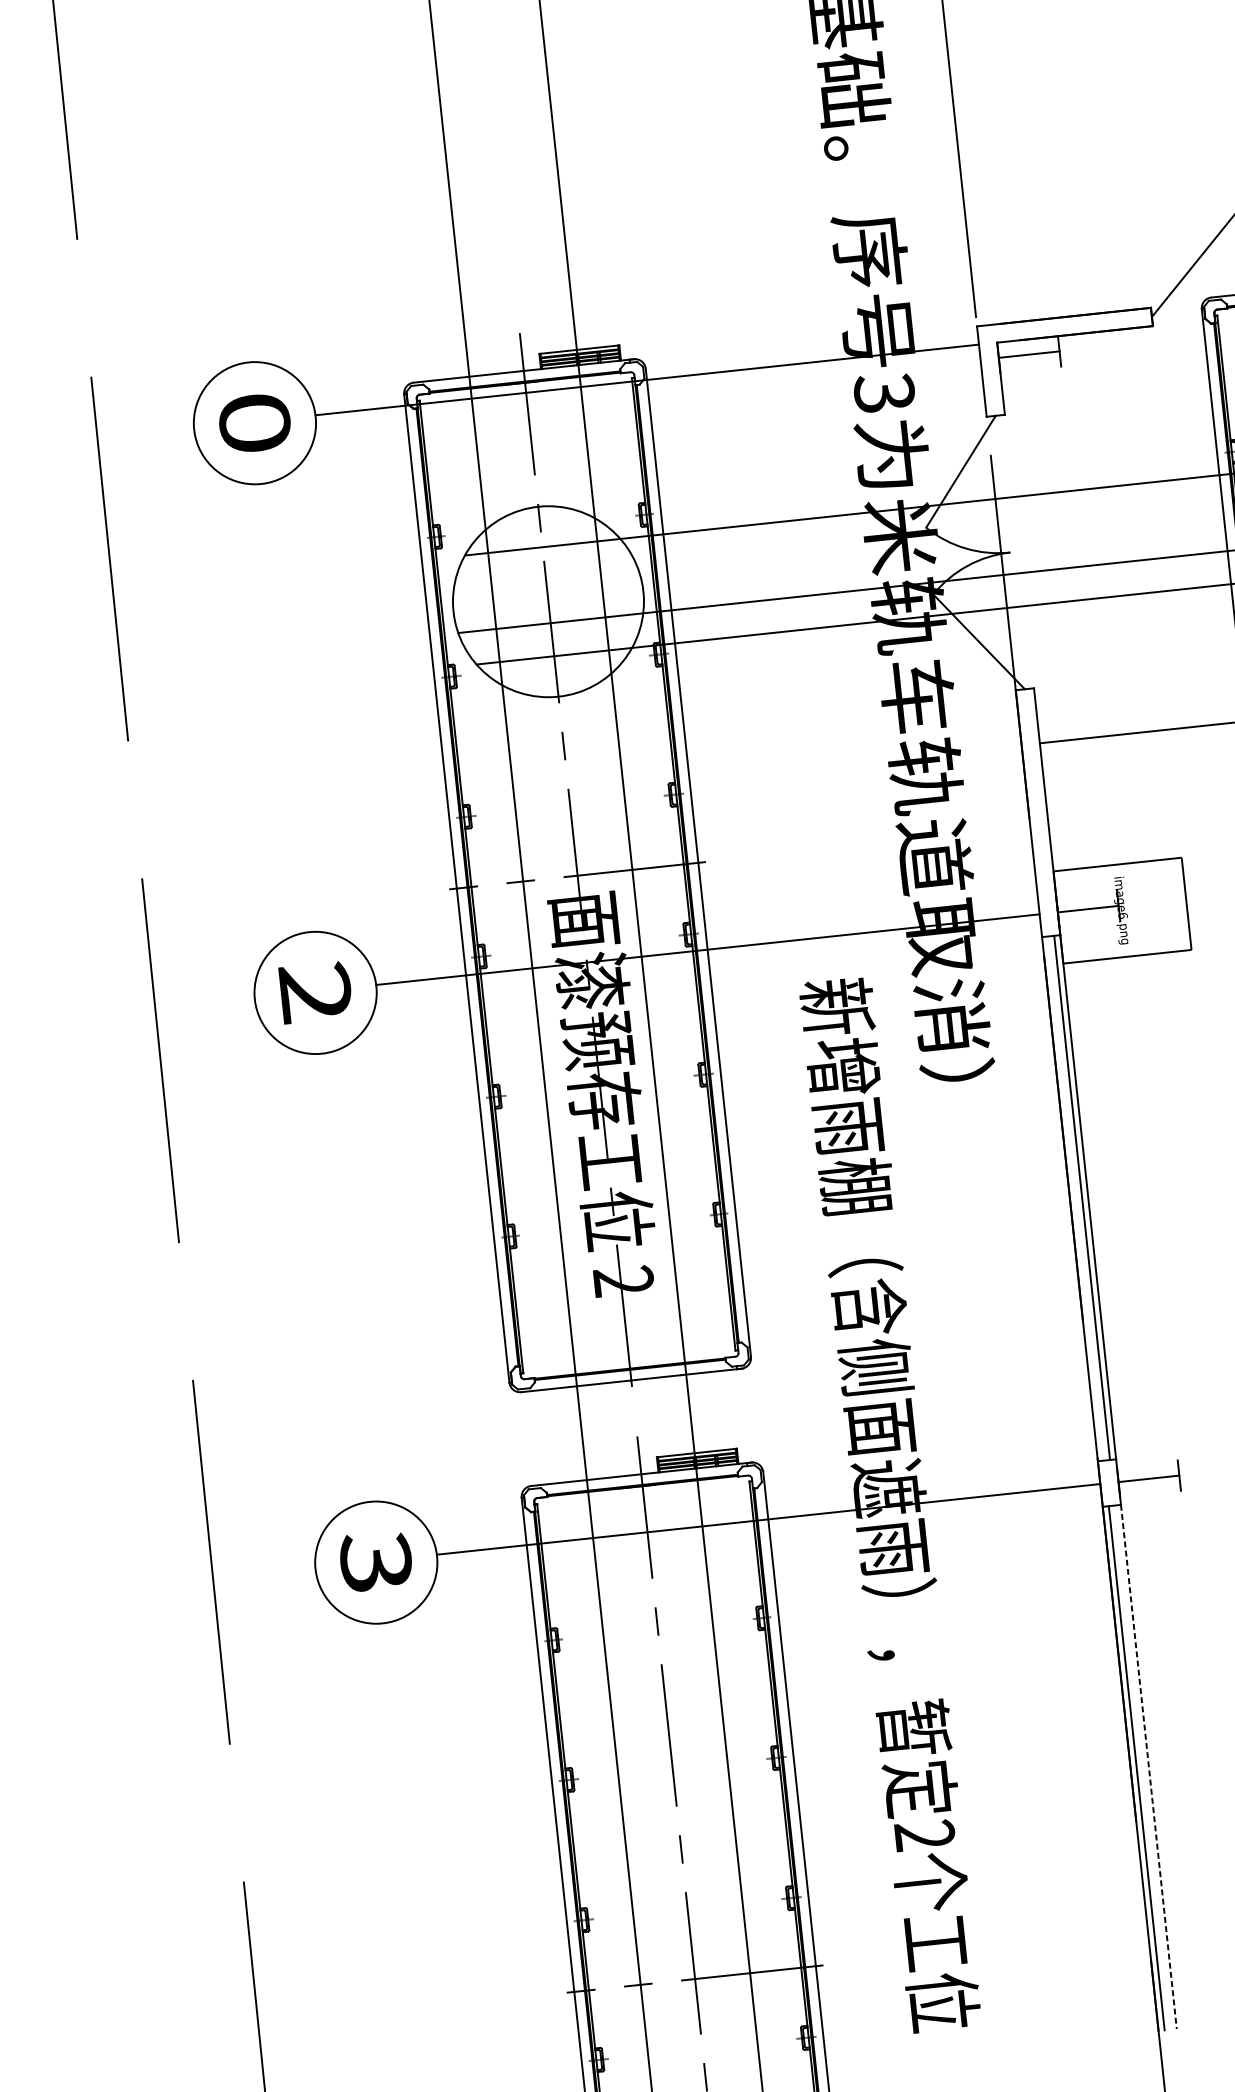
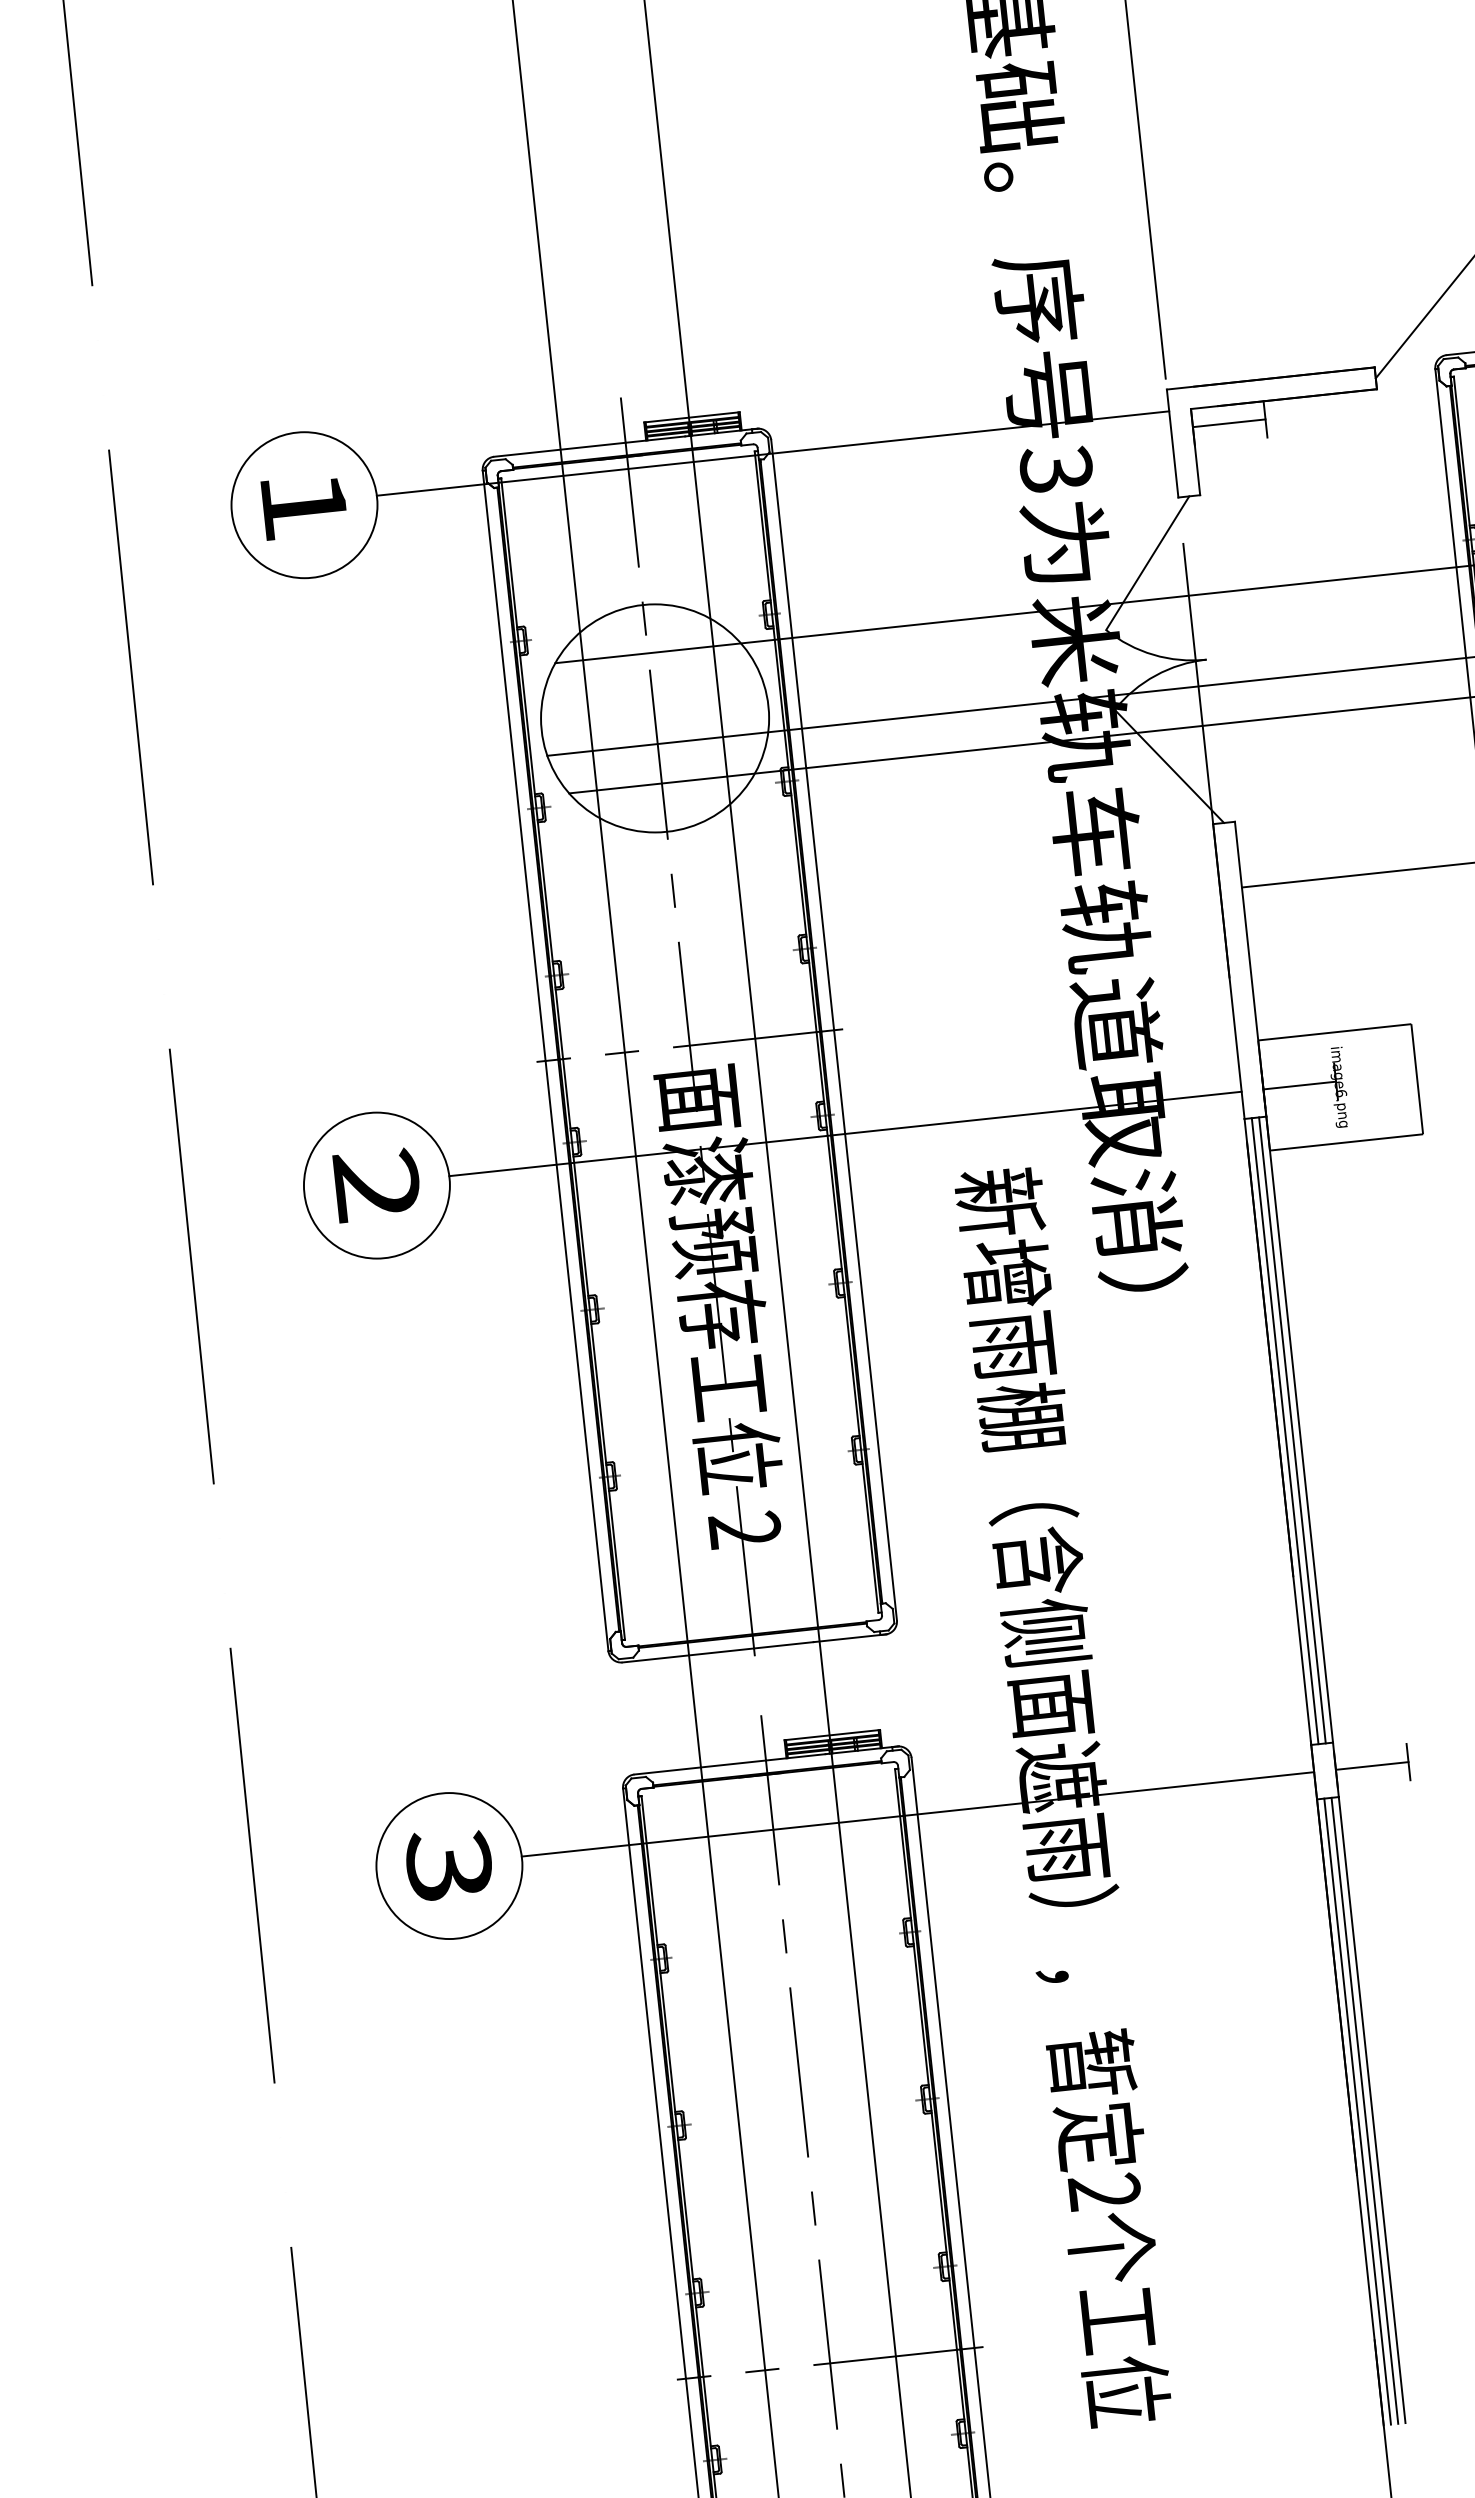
text: (254, 423) -> (303, 505), 0 -> 1
line: (1075, 1198) -> (1284, 1431), added
line: (1142, 1767) -> (1364, 2110), added
line: (1149, 1767) -> (1372, 2110), dashed -> solid

